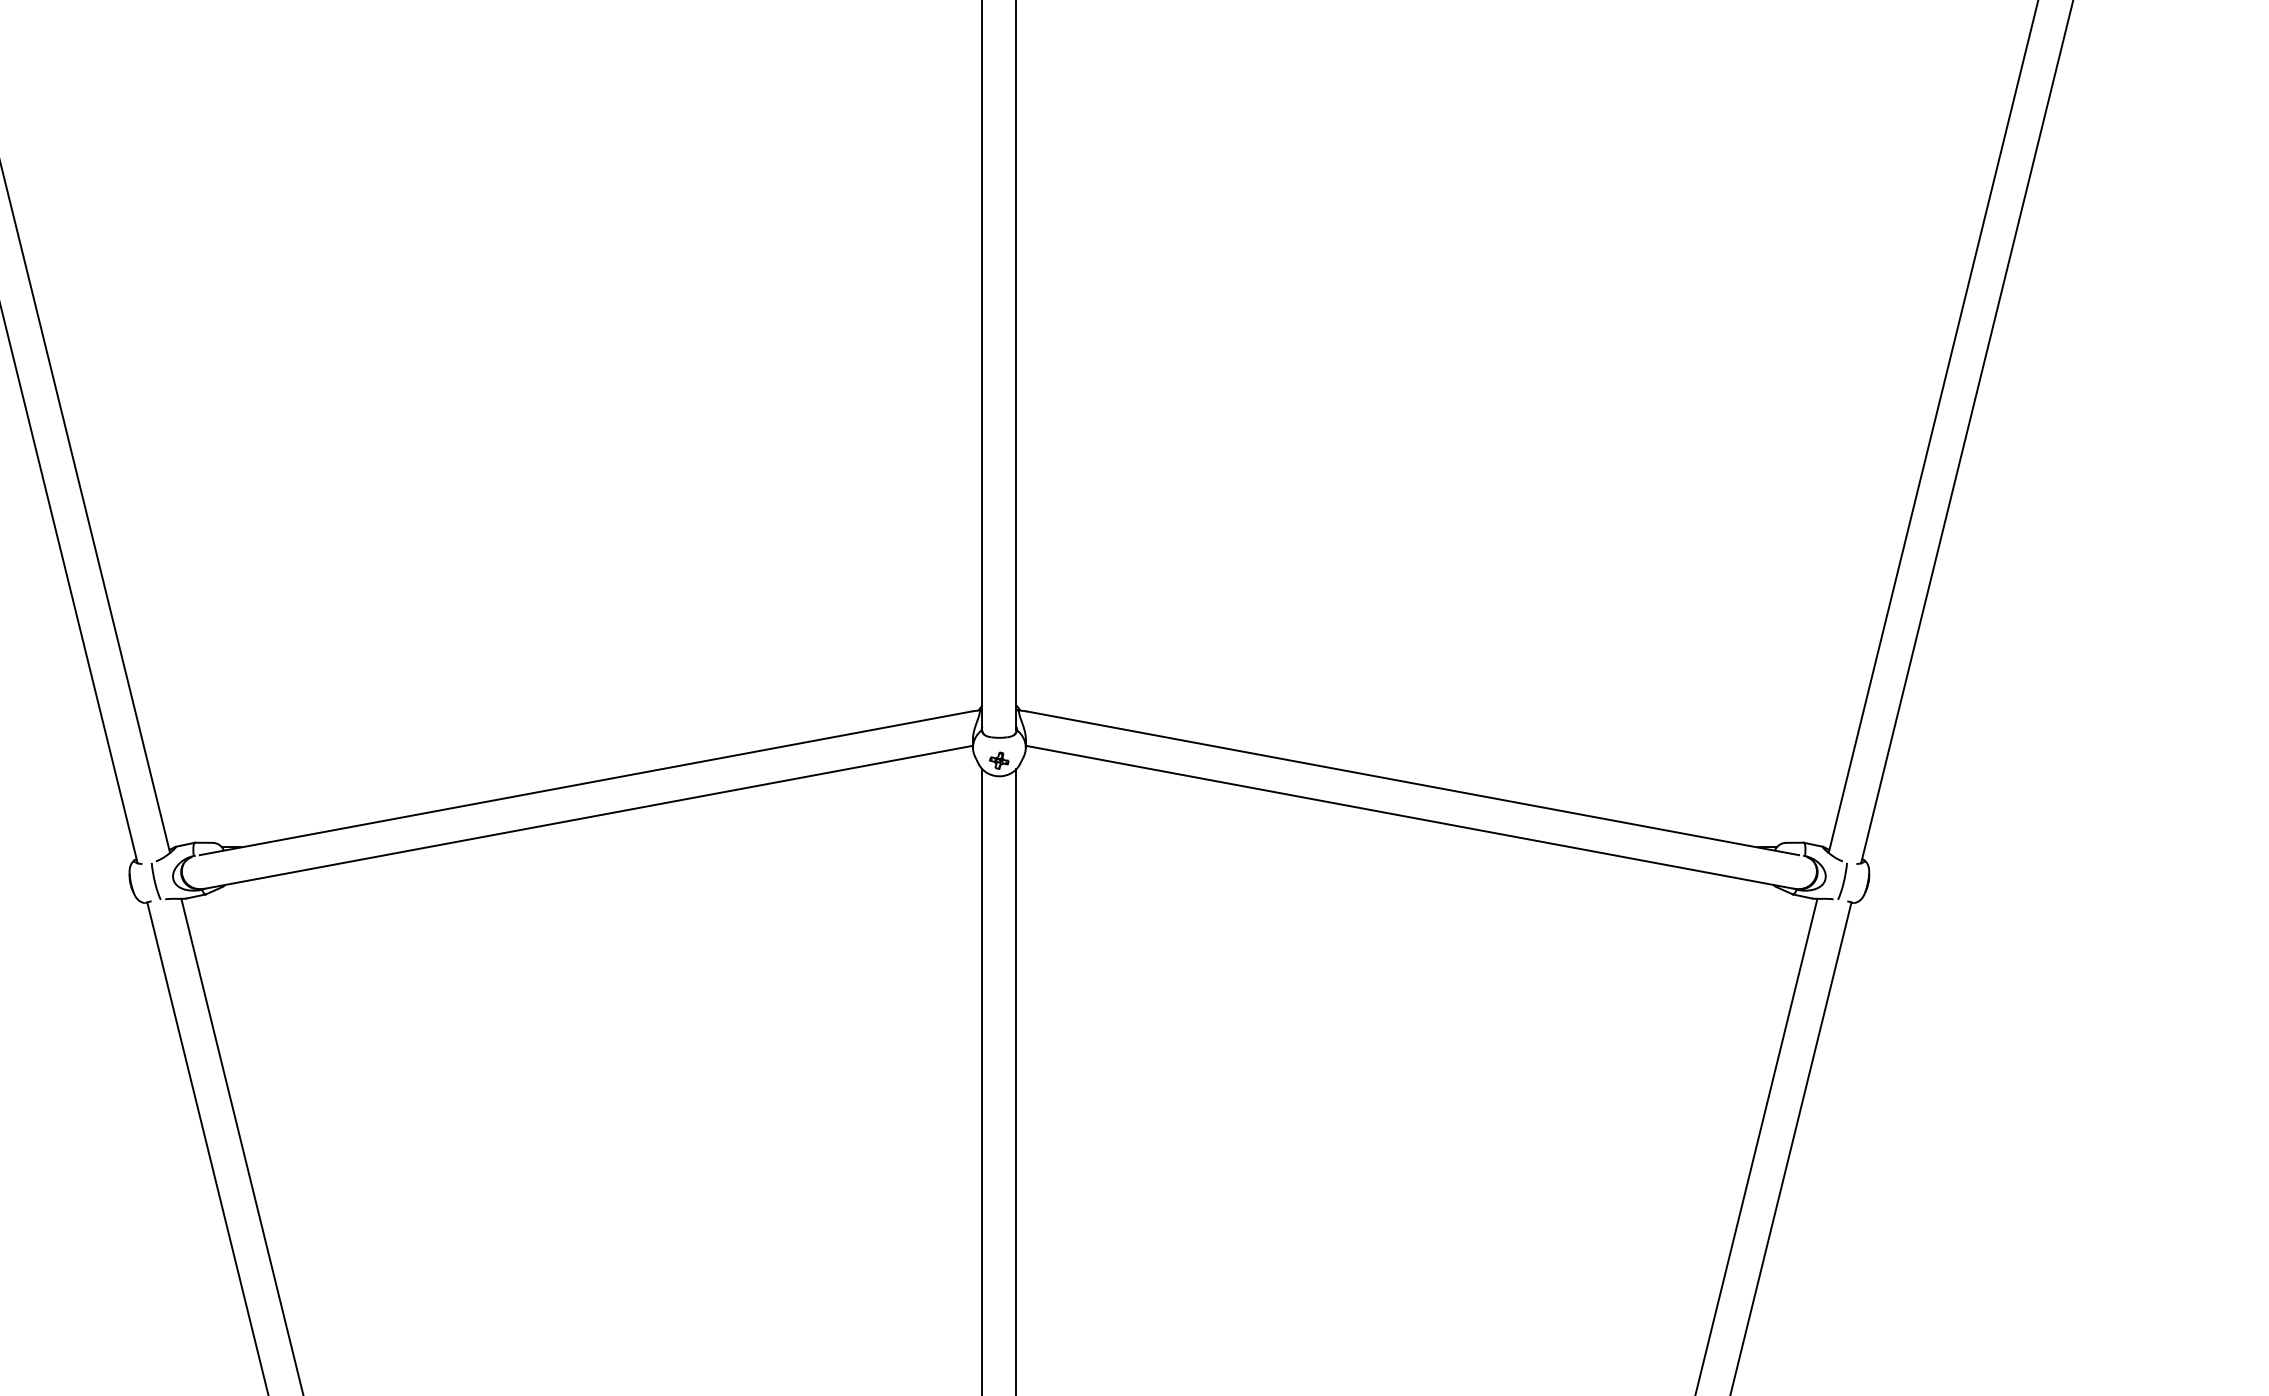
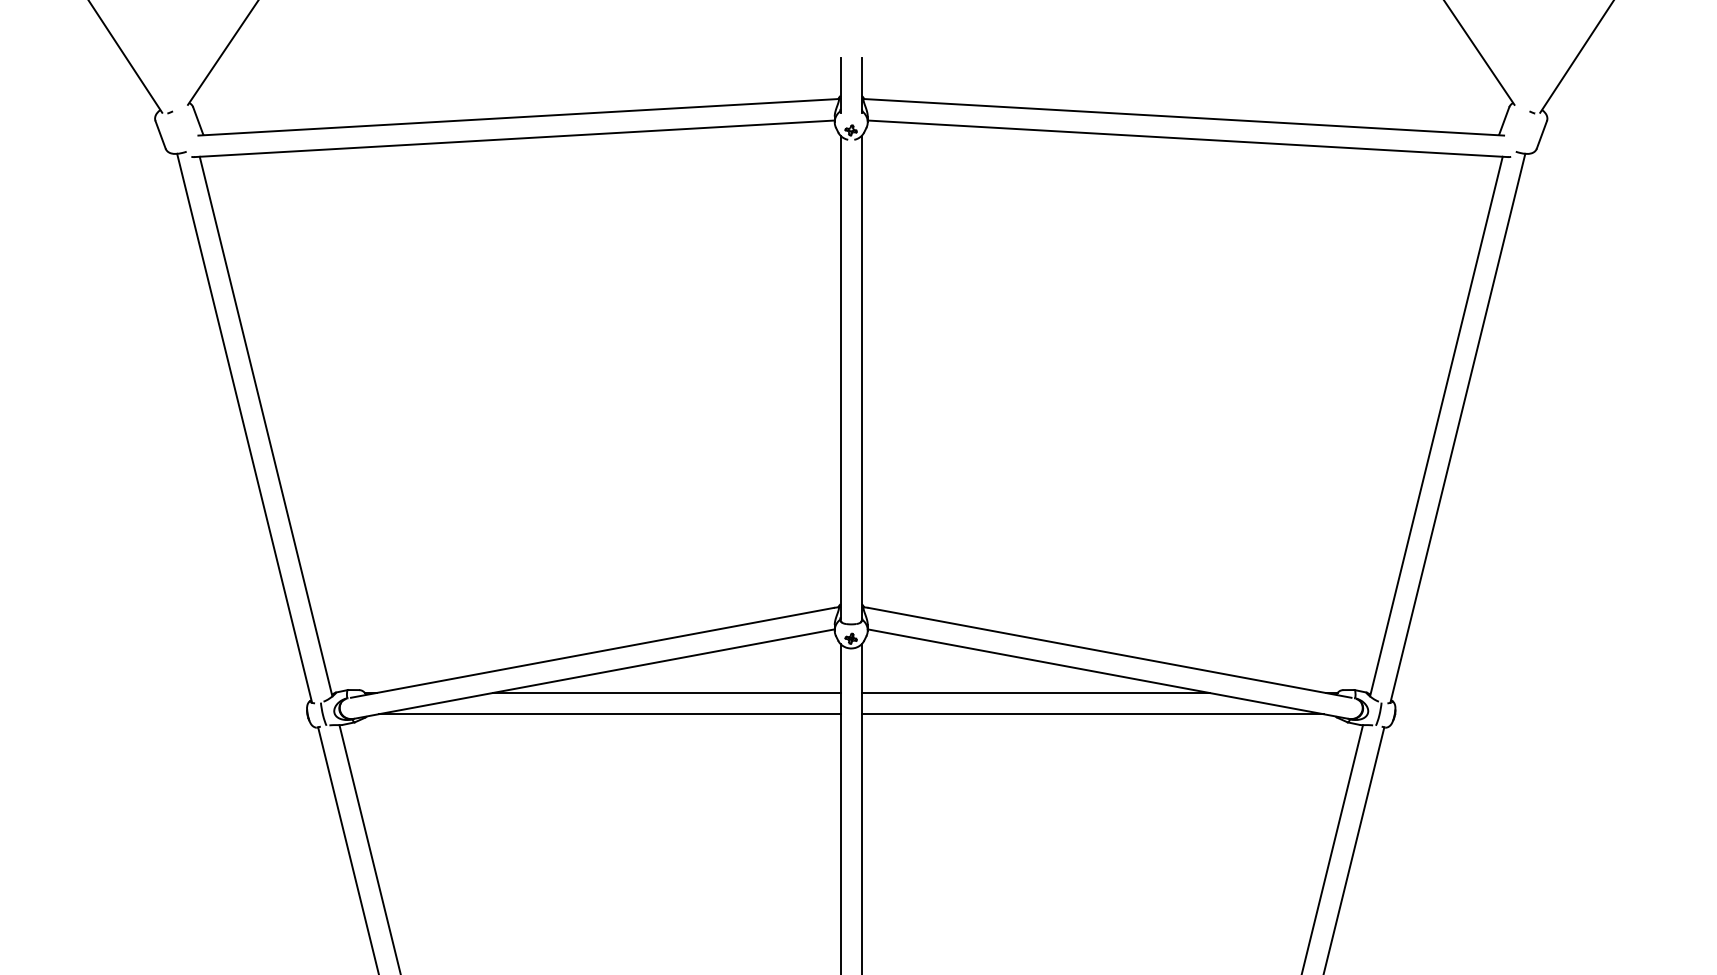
line: (704, 846) -> (666, 692), added
line: (1293, 846) -> (1035, 692), added
line: (612, 881) -> (609, 714), added
line: (1385, 881) -> (1092, 714), added

